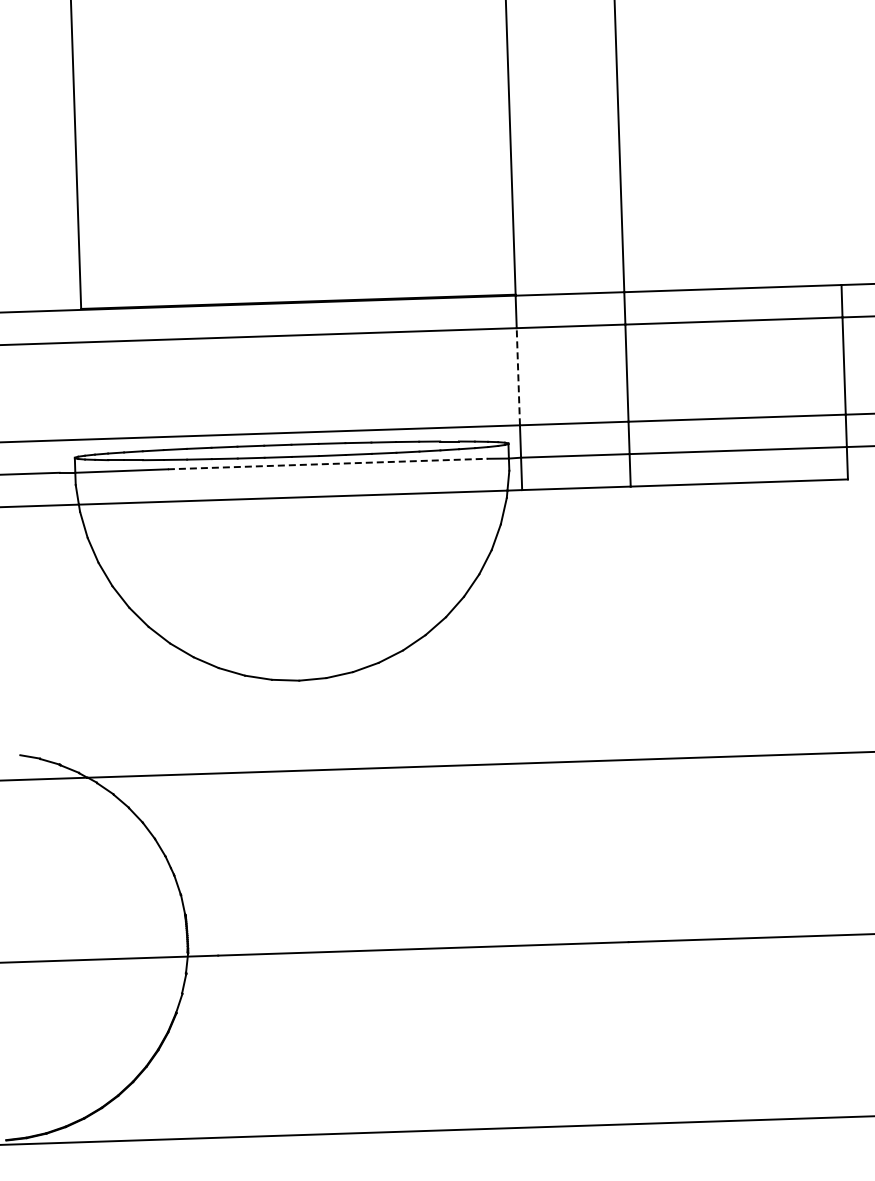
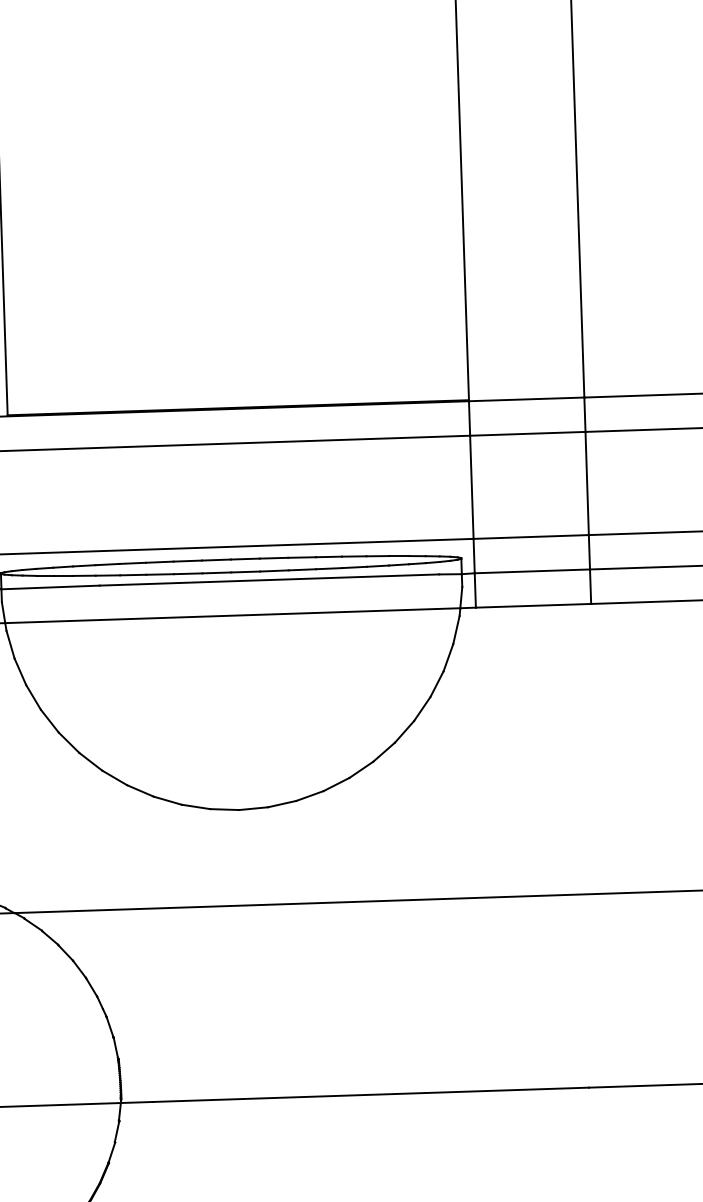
line: (518, 376) -> (472, 487), dashed -> solid
line: (327, 464) -> (269, 580), dashed -> solid

